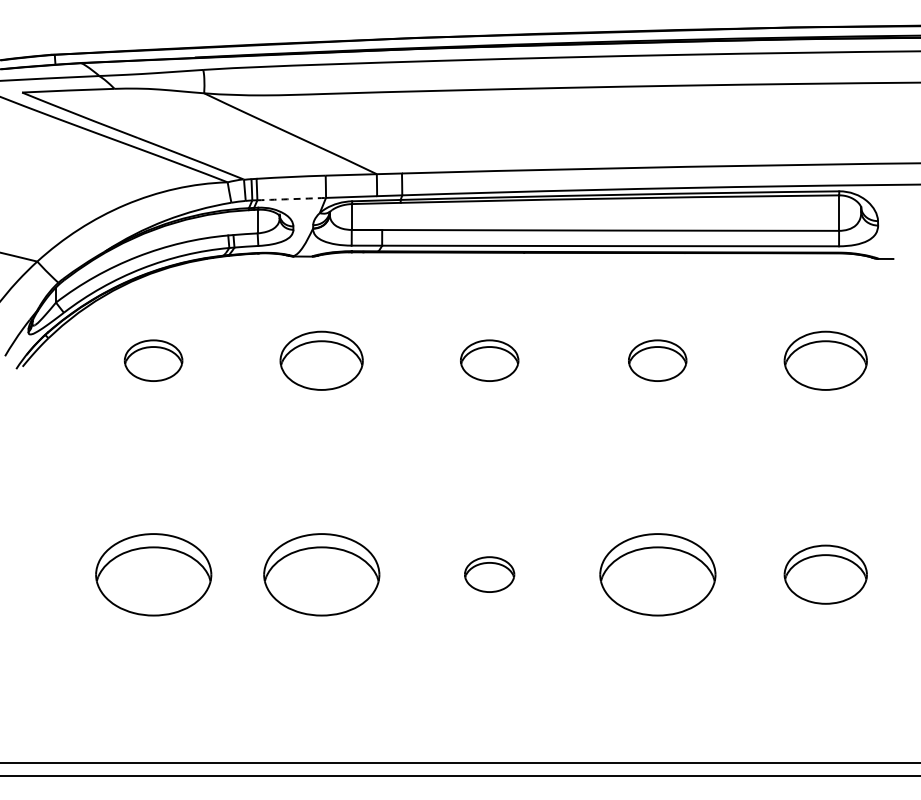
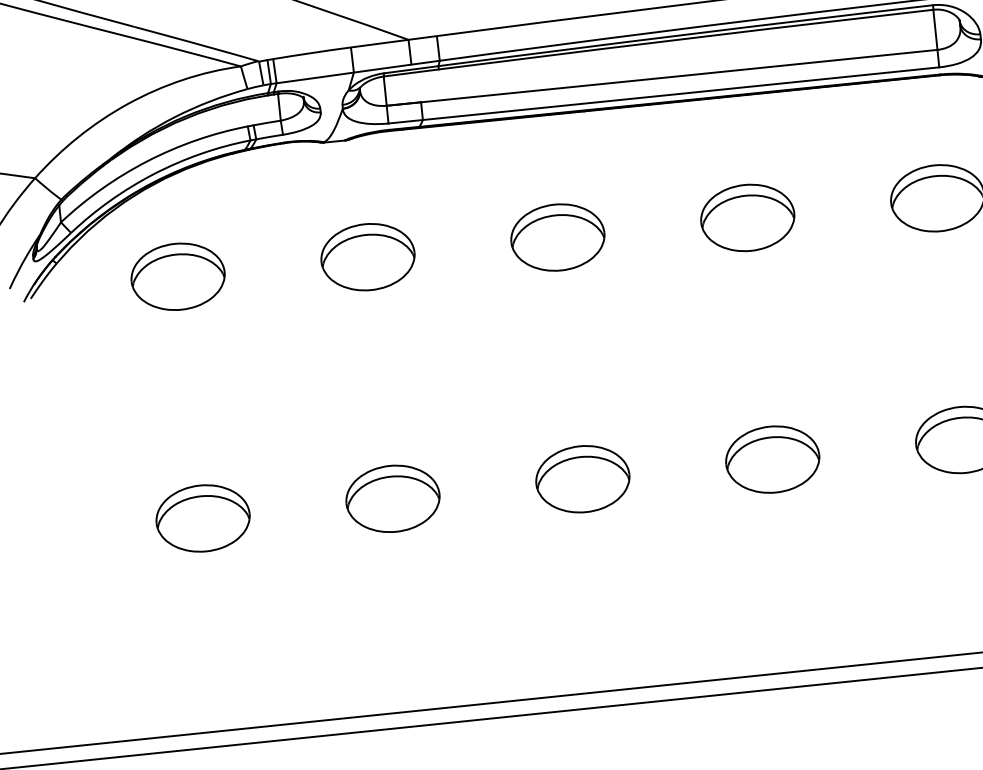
arc: (291, 199) -> (315, 78), dashed -> solid
part: (153, 360) -> (177, 276), size x1.43
part: (489, 360) -> (557, 237), size x1.43
part: (657, 360) -> (747, 217), size x1.43
part: (153, 574) -> (202, 518), size x0.71
part: (321, 574) -> (392, 498), size x0.71
part: (489, 574) -> (582, 479), size x1.67
part: (657, 574) -> (772, 459), size x0.71

